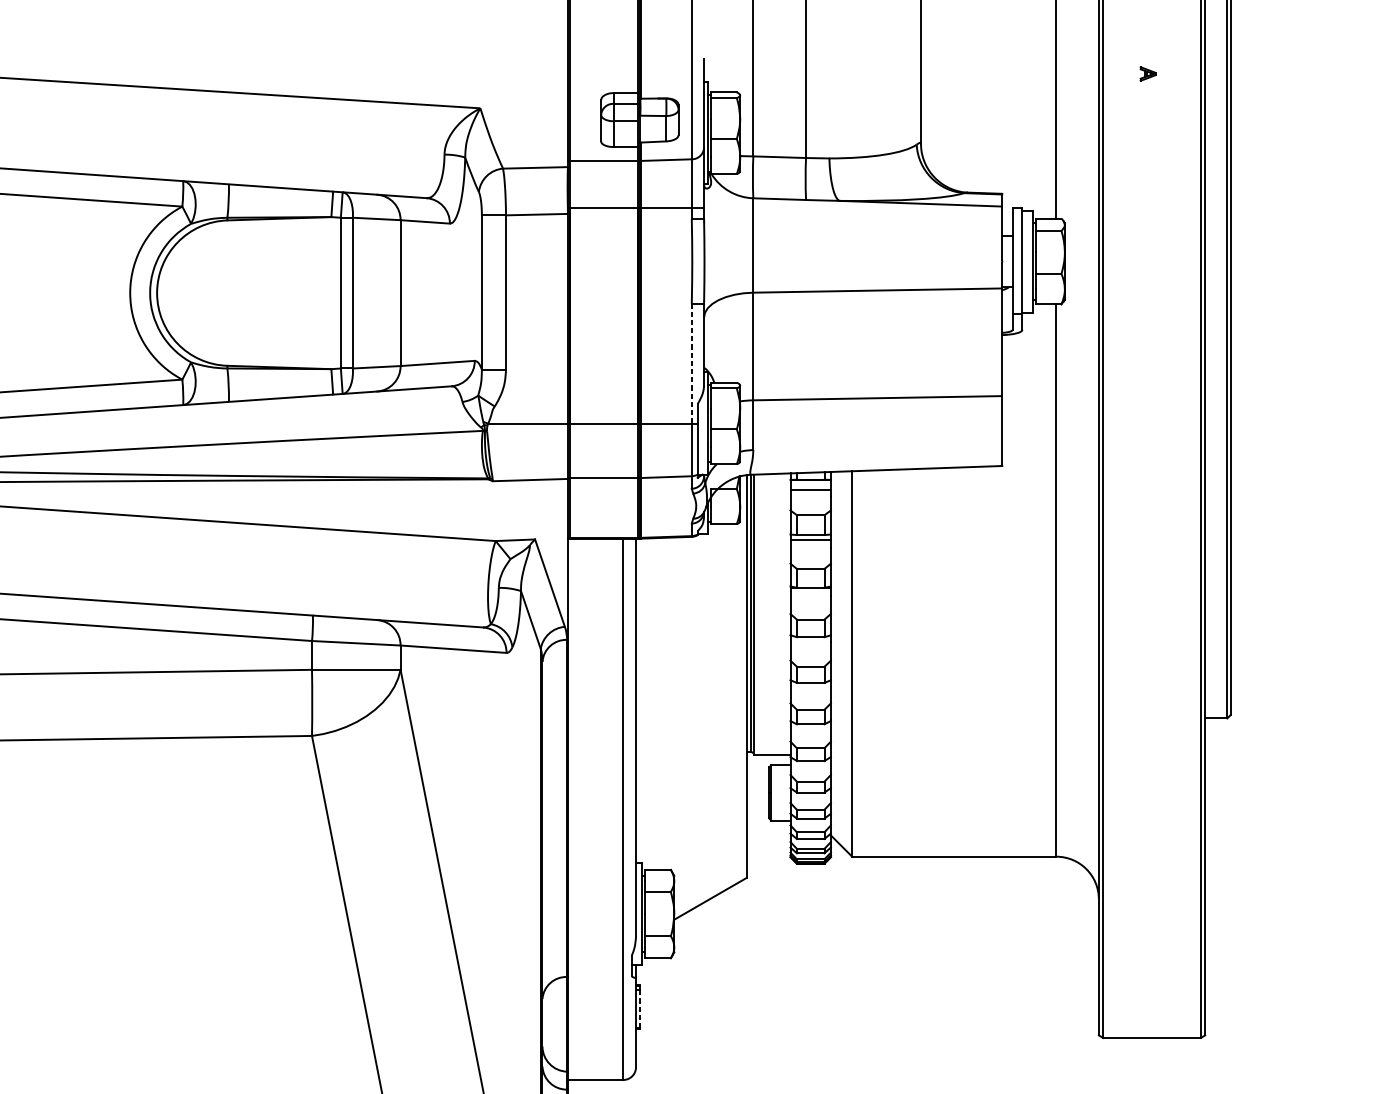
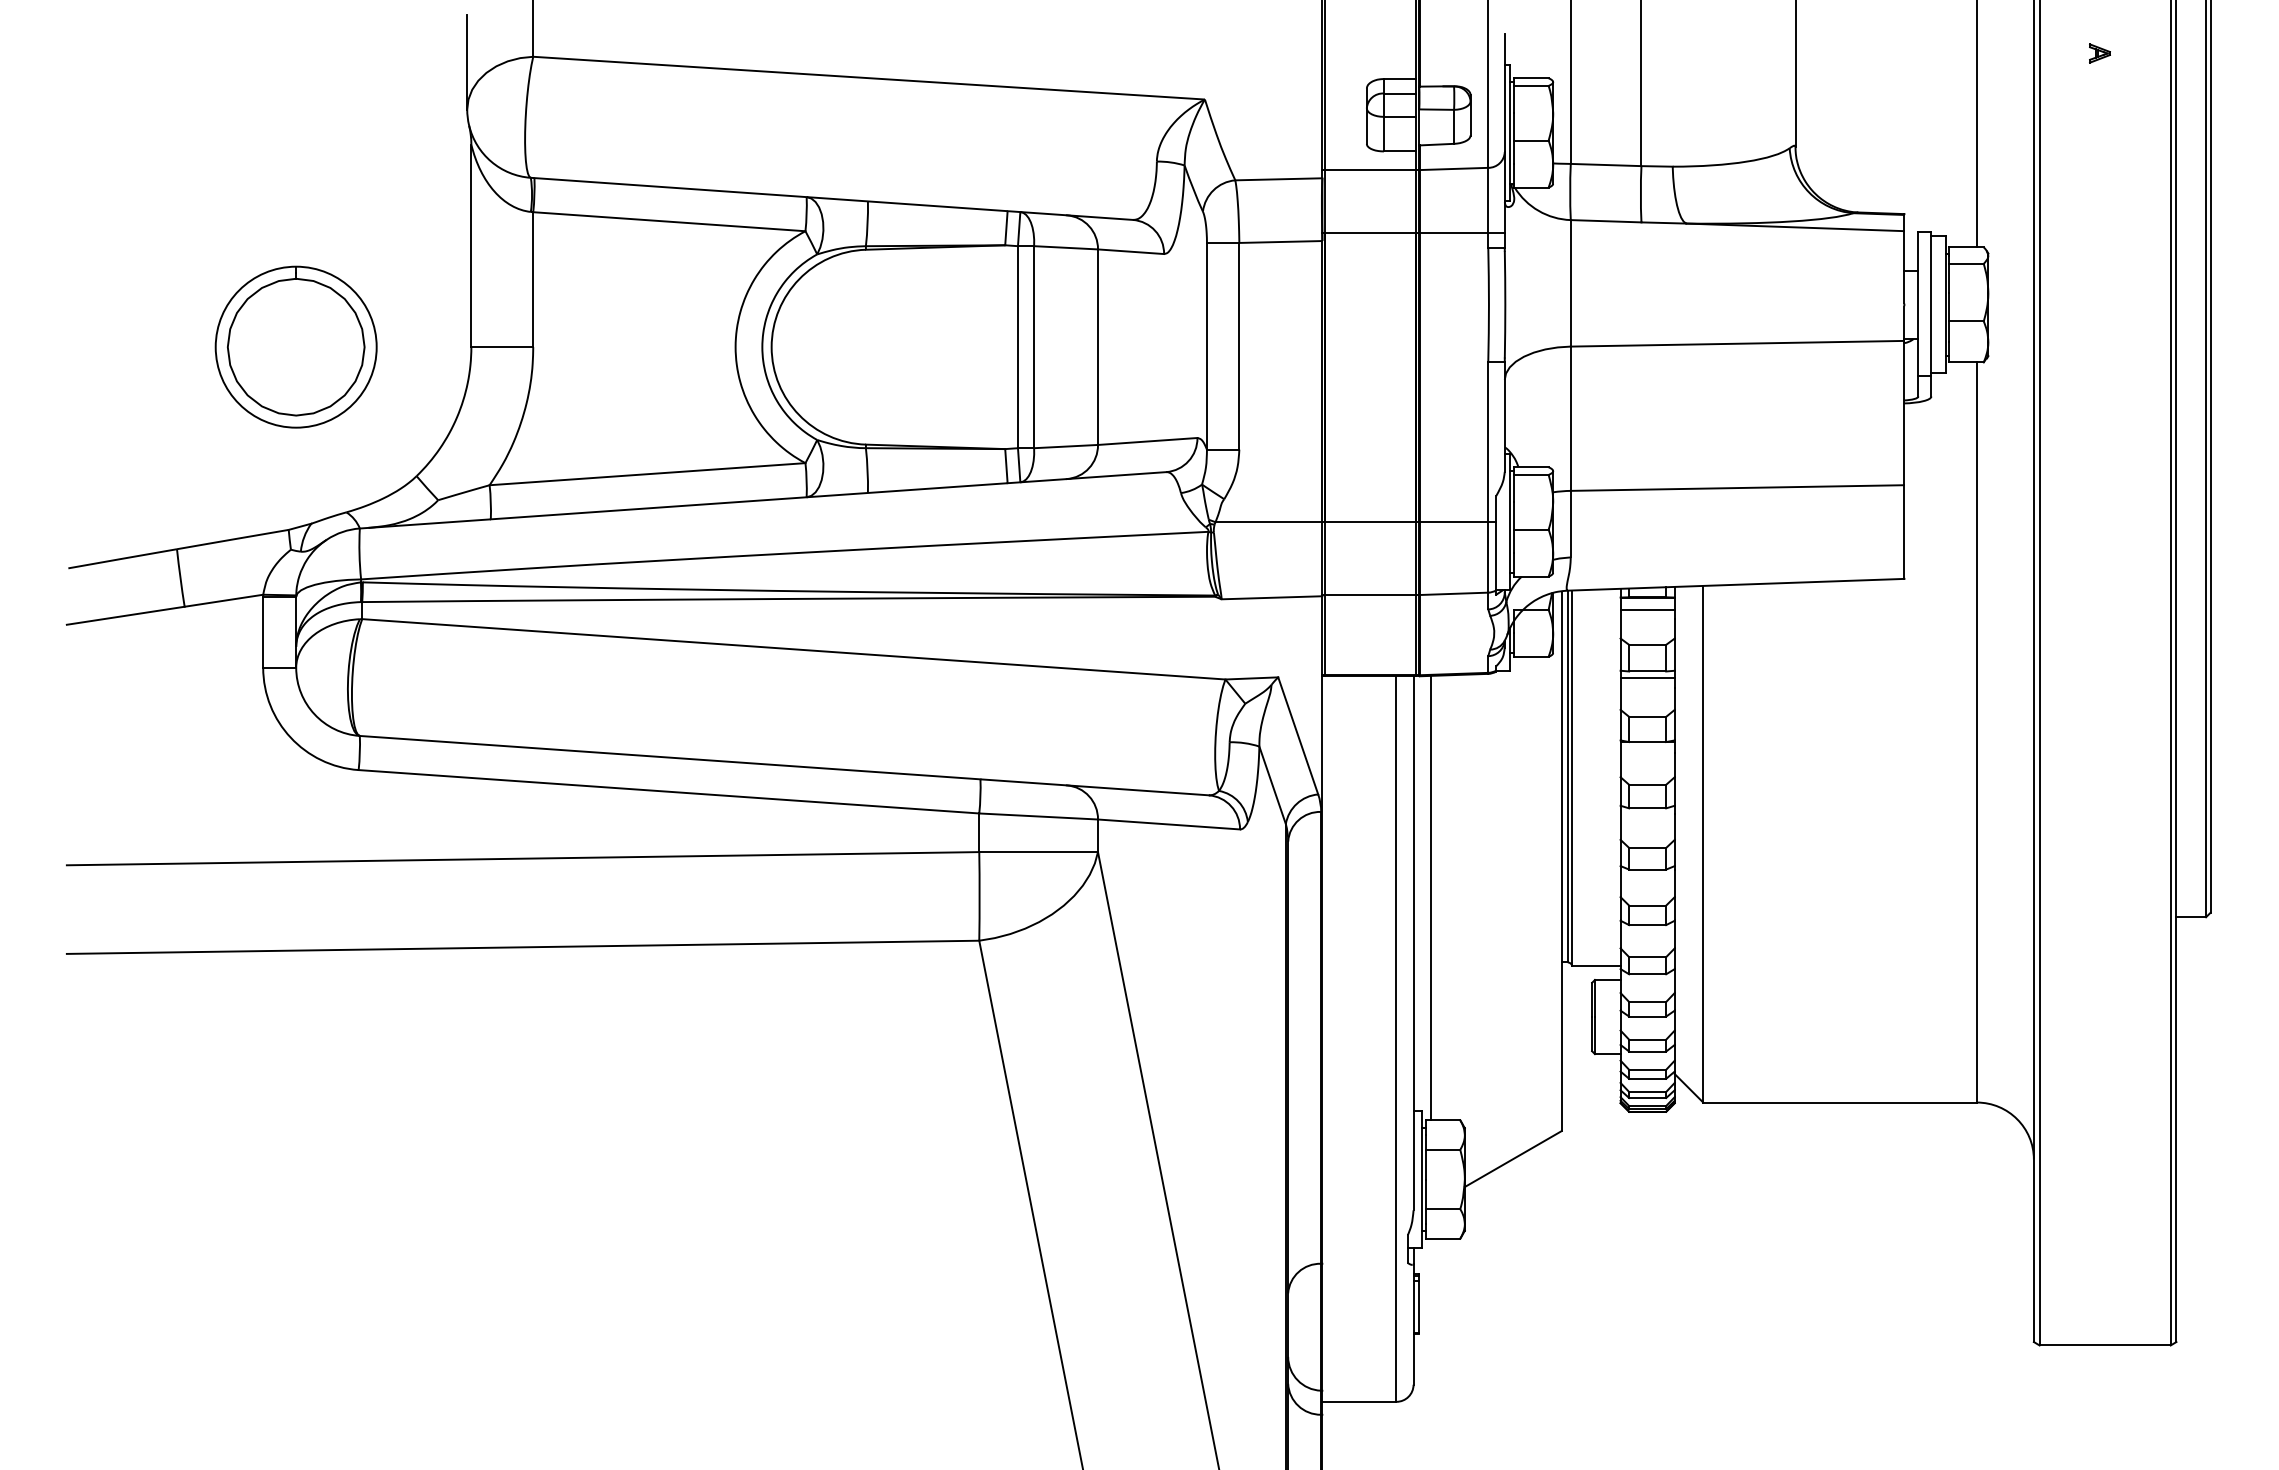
line: (691, 363) -> (1488, 441), dashed -> solid
line: (648, 703) -> (1430, 897), added
line: (640, 1008) -> (1419, 1306), dashed -> solid

